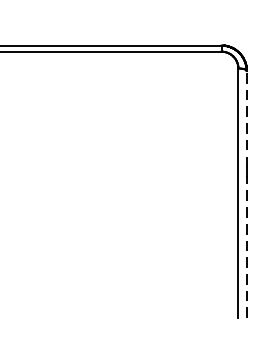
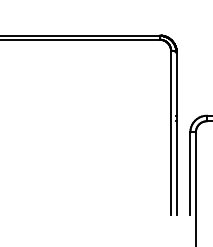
line: (246, 119) -> (176, 84), dashed -> solid
line: (246, 247) -> (176, 168), dashed -> solid

